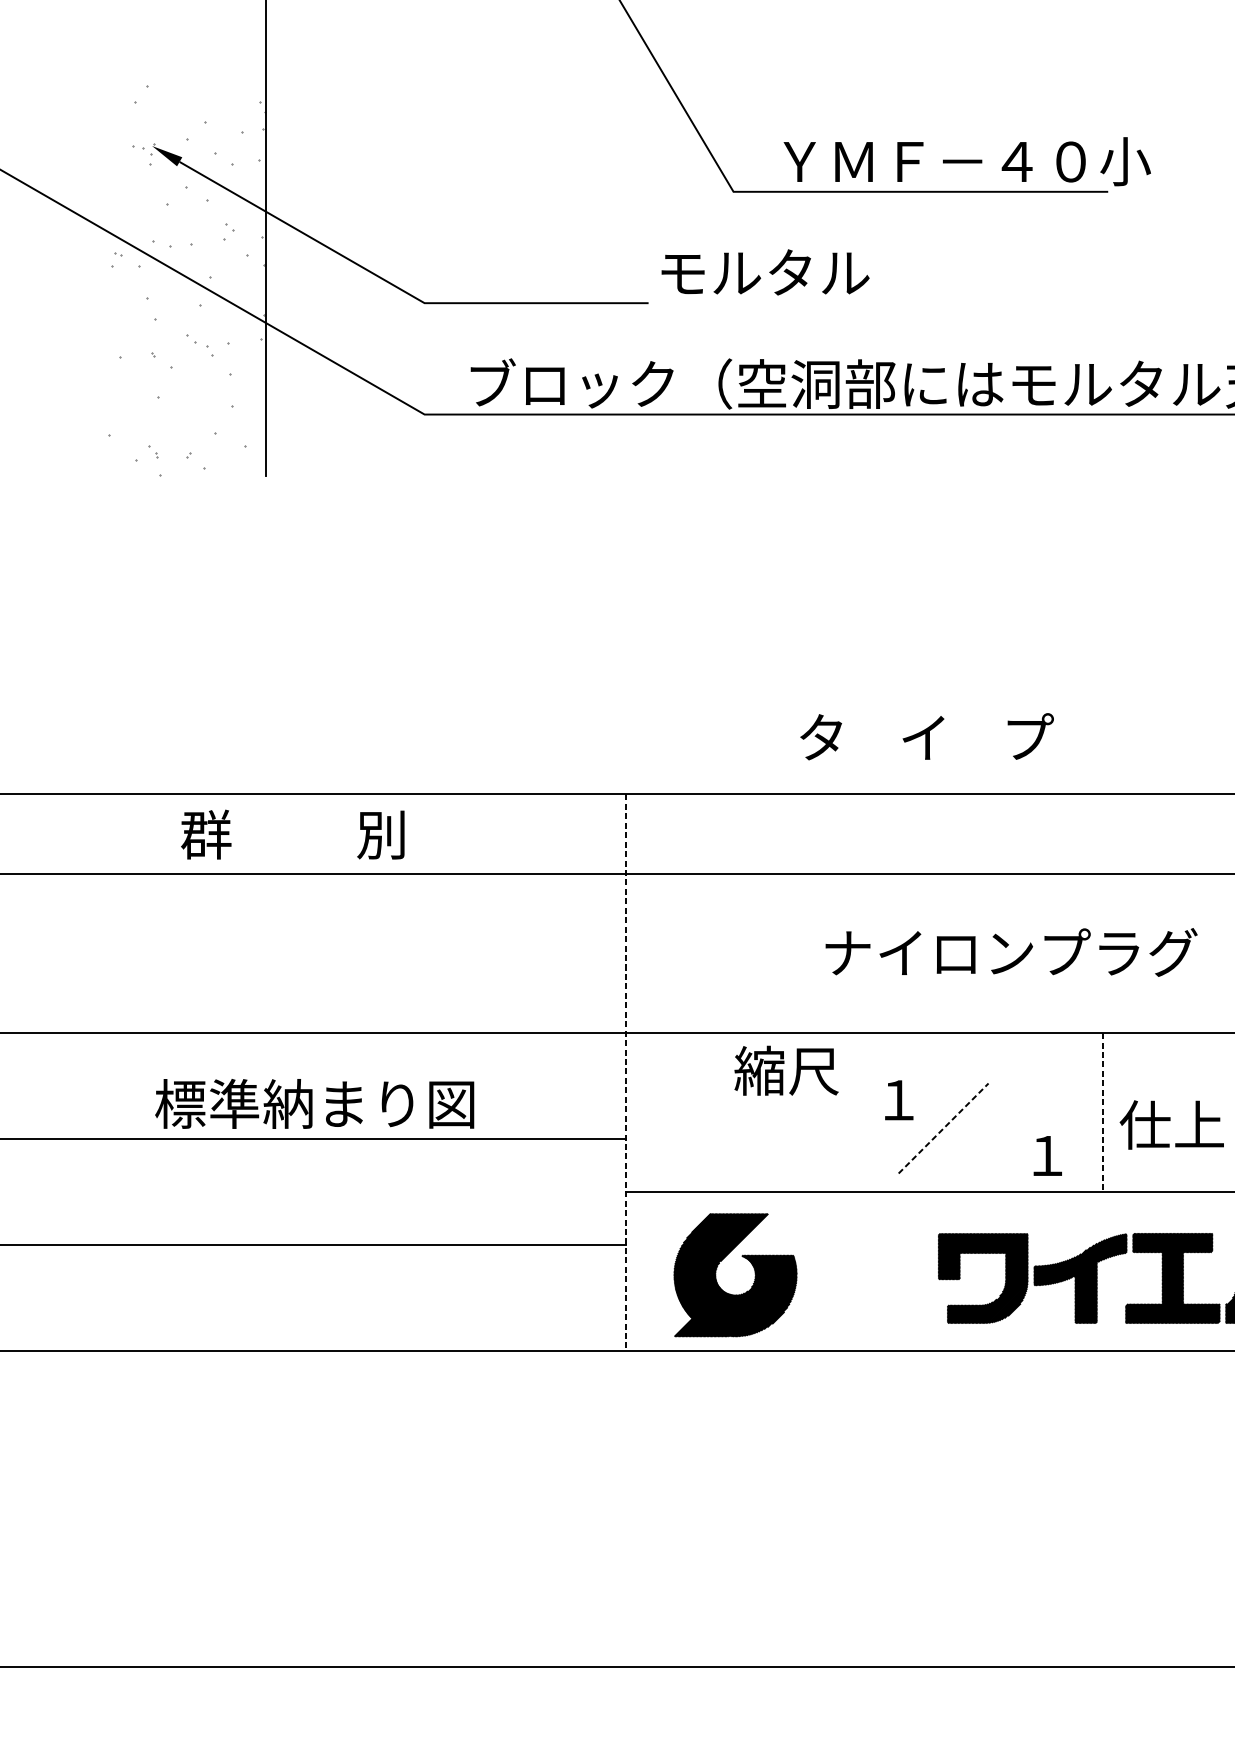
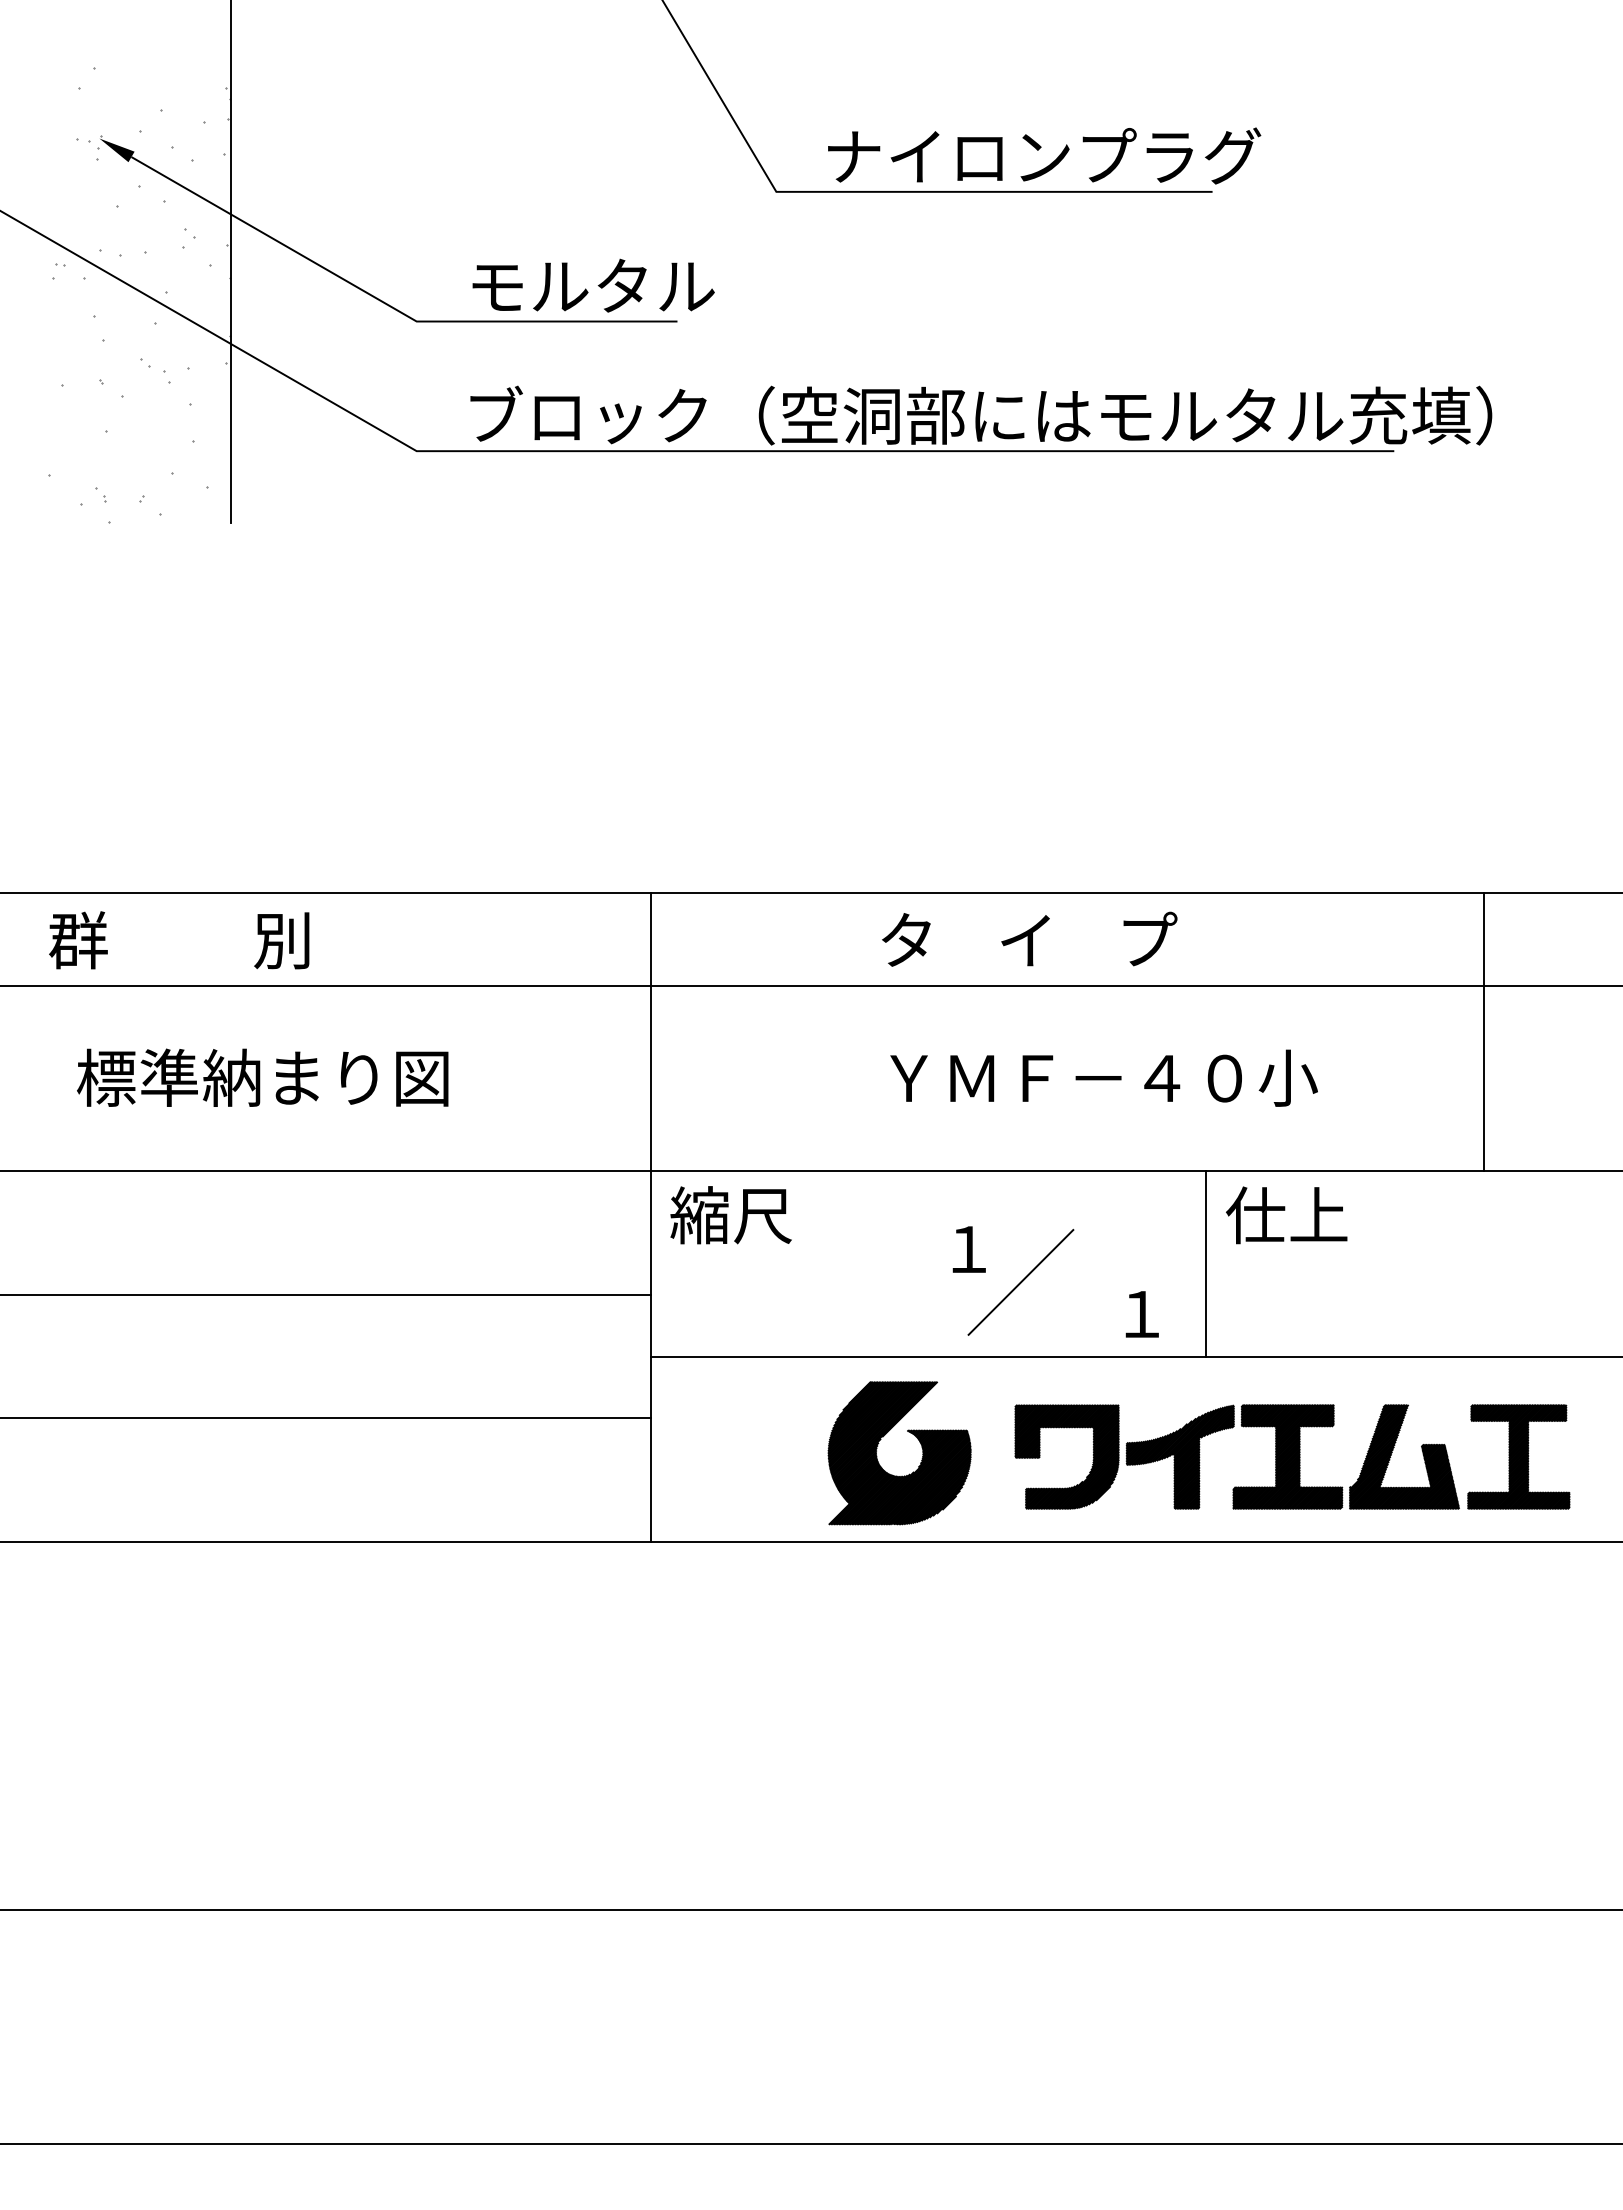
text: (964, 161) -> (1045, 156), ＹＭＦ－４０小 -> ナイロンプラグ
text: (765, 272) -> (593, 285), moved
text: (926, 736) -> (1029, 938), moved
text: (293, 834) -> (179, 940), moved
text: (1011, 952) -> (1100, 1077), ナイロンプラグ -> ＹＭＦ－４０小
text: (786, 1071) -> (730, 1215), moved
line: (625, 1073) -> (650, 1218), dashed -> solid
text: (314, 1103) -> (262, 1077), moved
line: (1102, 1112) -> (1206, 1263), dashed -> solid
text: (1171, 1125) -> (1286, 1215), moved
line: (944, 1128) -> (1021, 1282), dashed -> solid
part: (720, 1287) -> (882, 1467), moved

